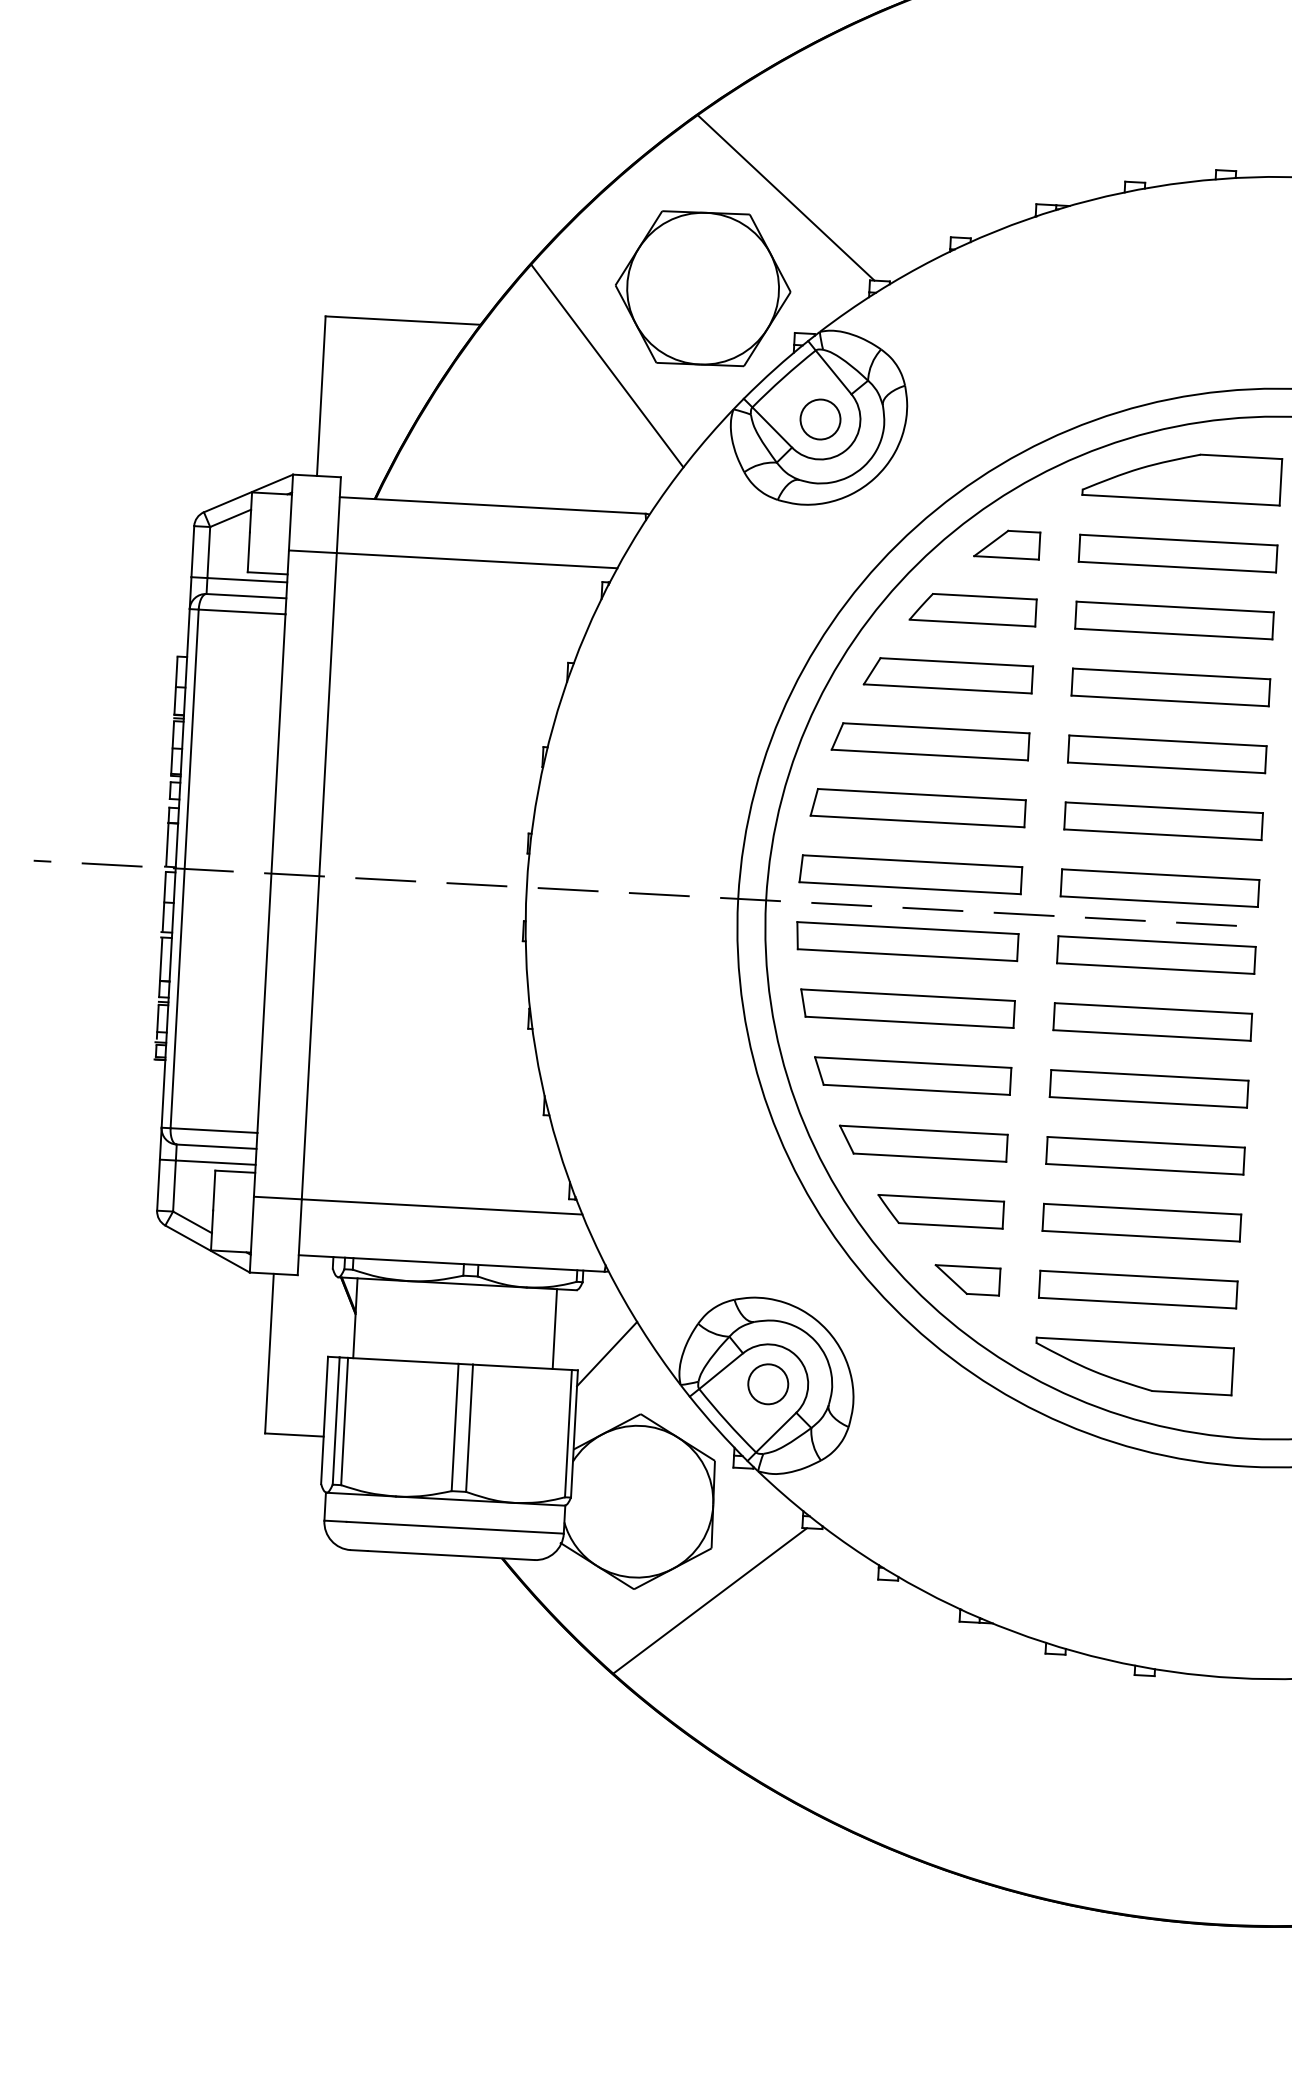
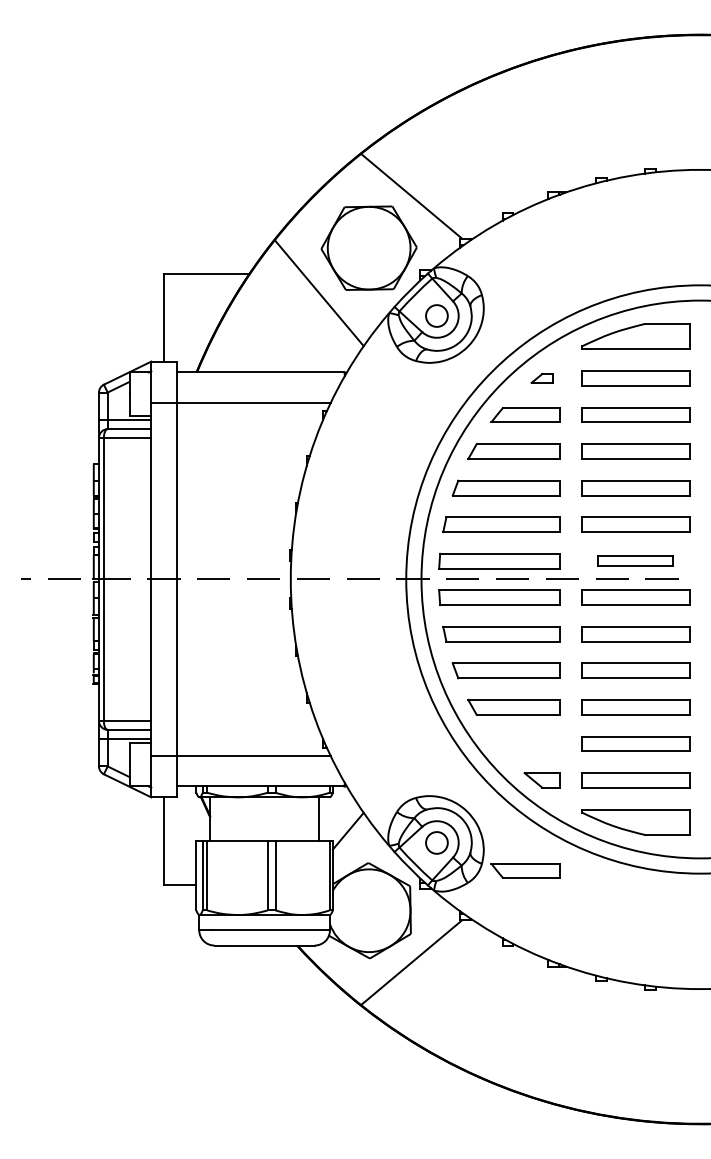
part: (1005, 544) -> (541, 378), size x0.6
part: (1159, 888) -> (635, 561), size x0.7
part: (940, 1210) -> (525, 870), moved

